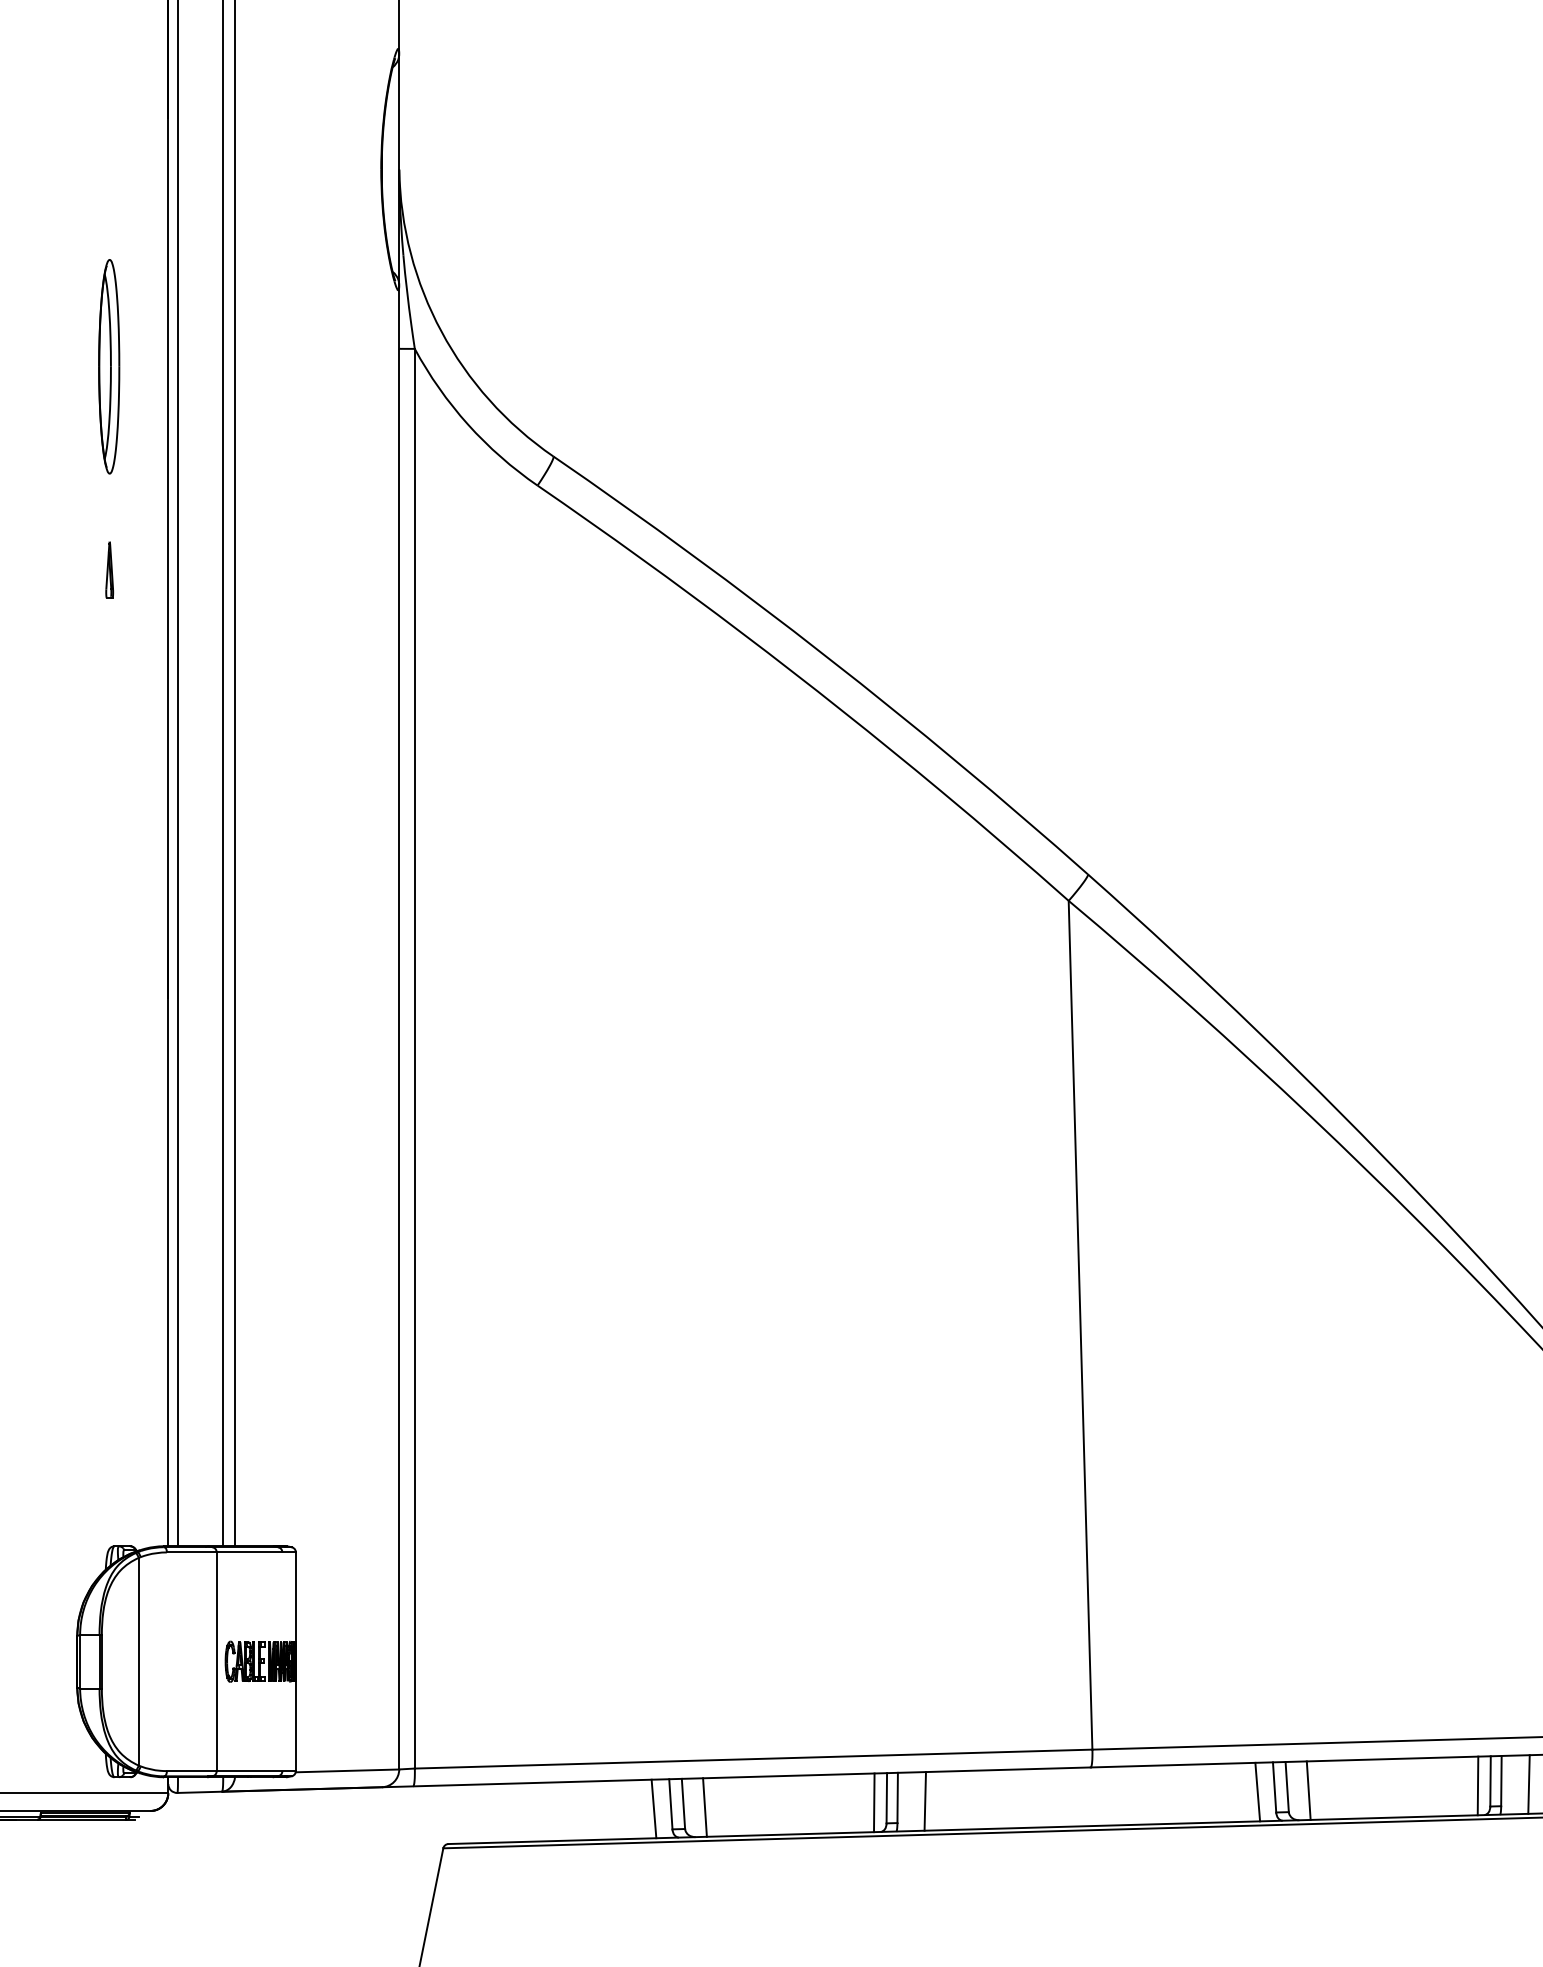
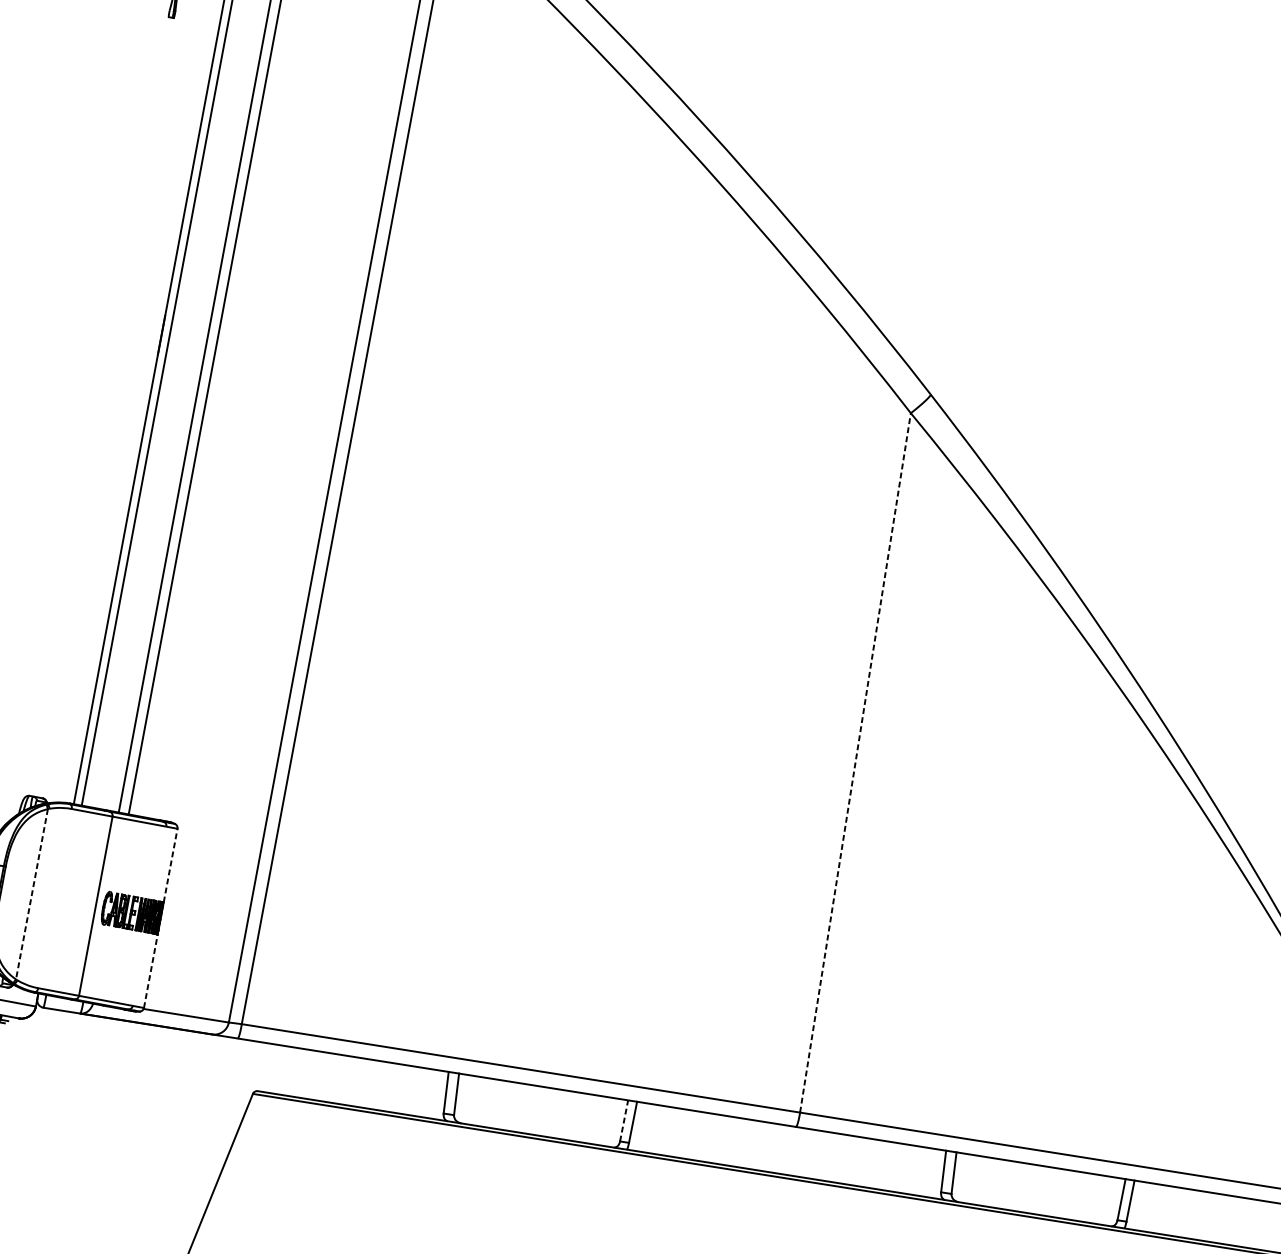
line: (1080, 1325) -> (855, 763), solid -> dashed
line: (295, 1597) -> (170, 865), solid -> dashed
line: (138, 1661) -> (31, 894), solid -> dashed
line: (295, 1726) -> (150, 971), solid -> dashed
line: (1528, 1784) -> (1152, 1208), removed
line: (1477, 1785) -> (1110, 1201), removed
line: (1308, 1790) -> (970, 1179), removed
line: (1257, 1791) -> (928, 1172), removed
line: (886, 1797) -> (623, 1120), solid -> dashed
line: (925, 1801) -> (655, 1129), removed
line: (874, 1802) -> (613, 1122), removed
line: (704, 1807) -> (473, 1100), removed
line: (653, 1808) -> (431, 1093), removed

